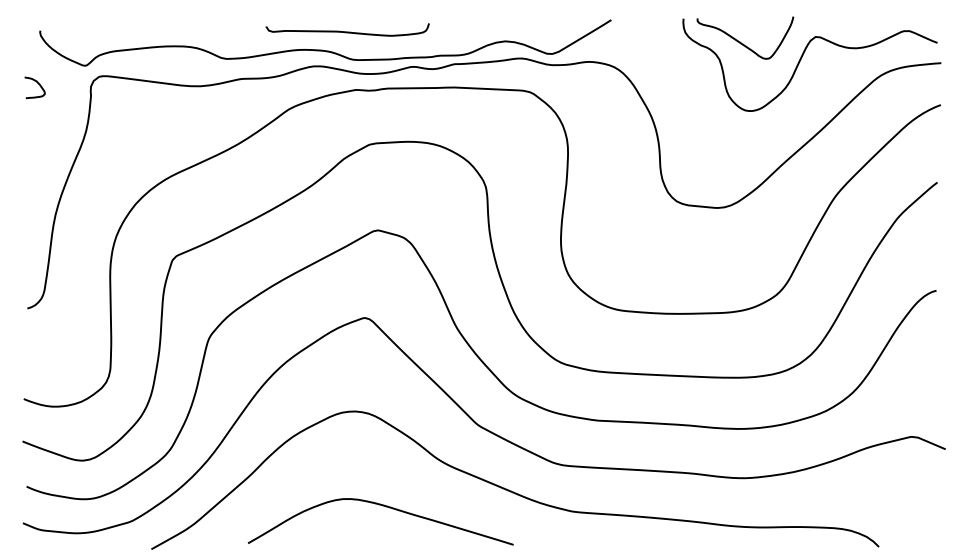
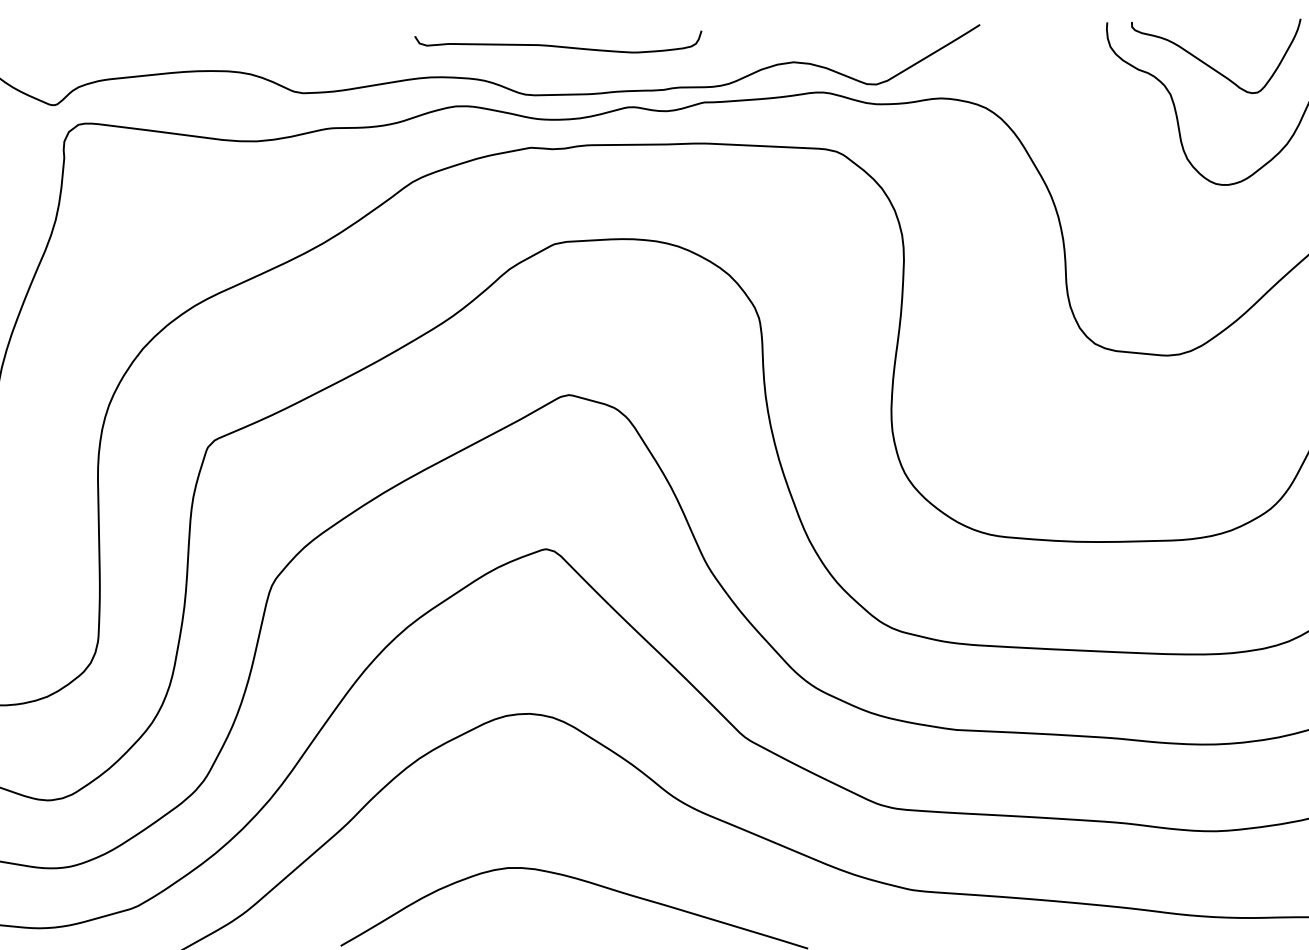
curve: (347, 31) -> (557, 44), moved

